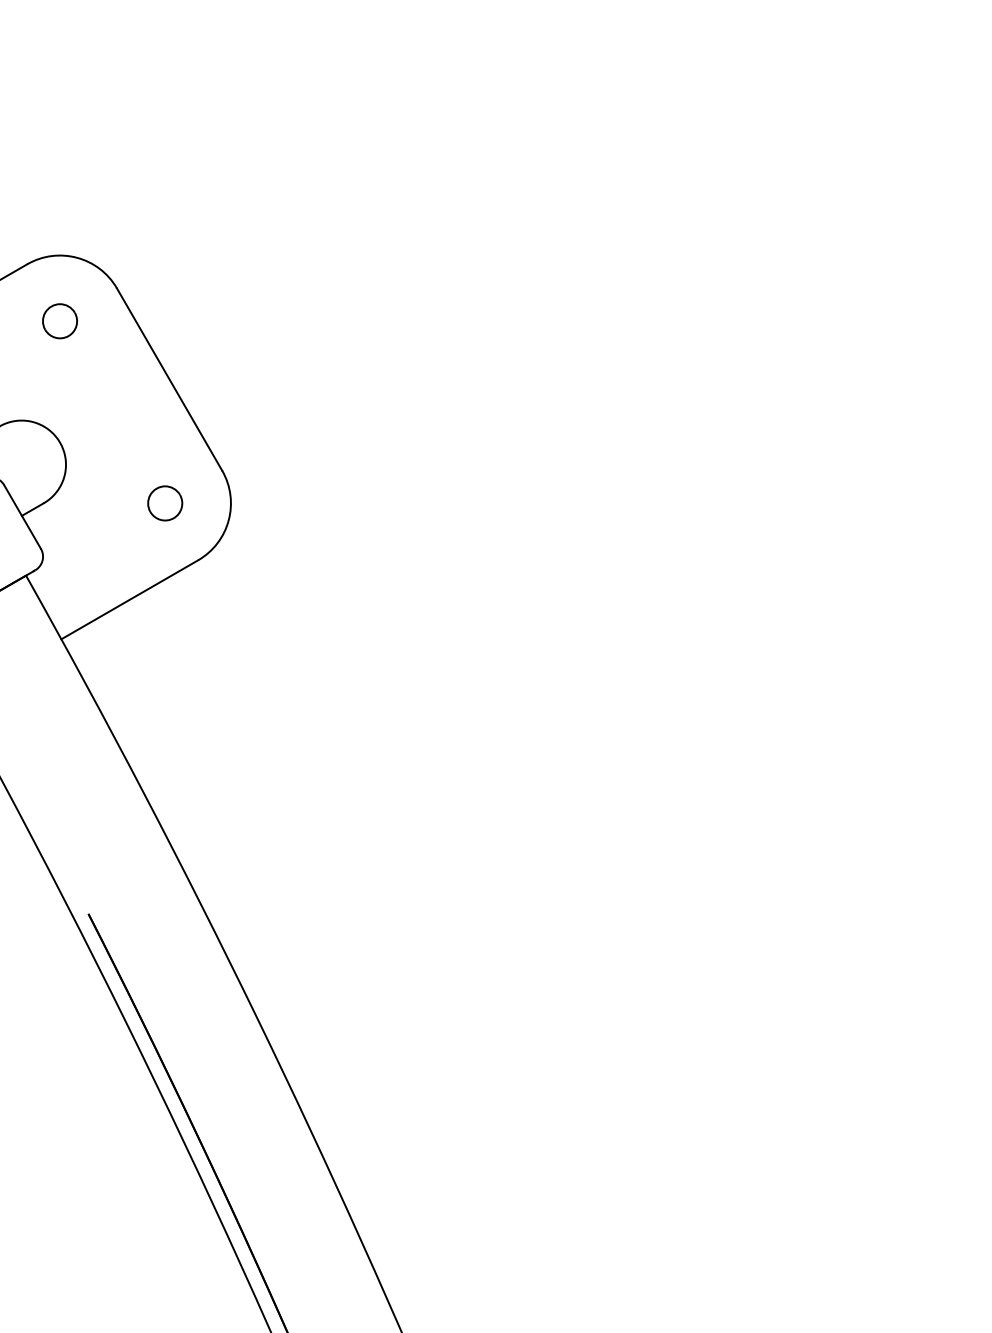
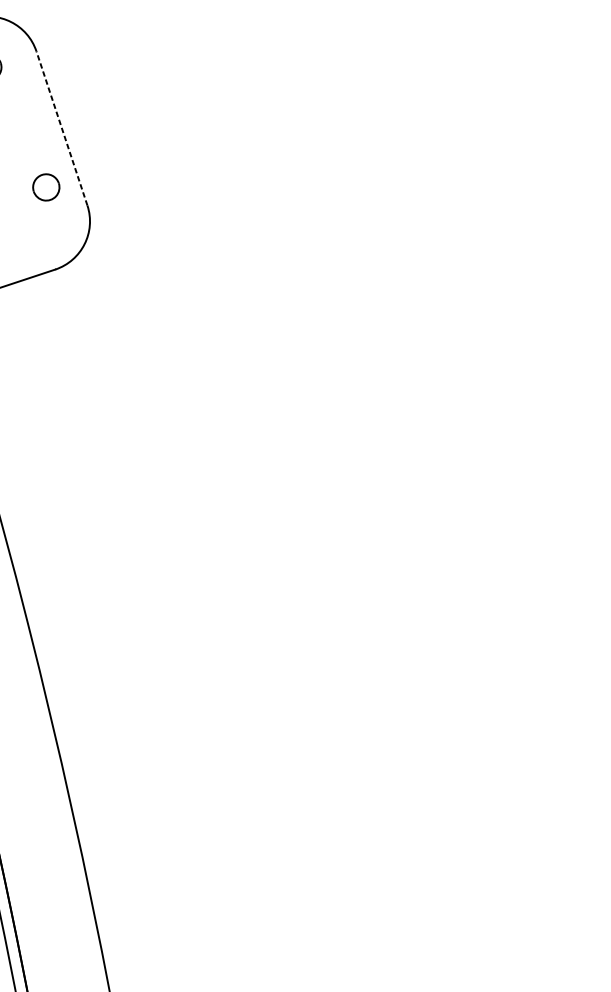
line: (169, 379) -> (61, 128), solid -> dashed
part: (165, 503) -> (46, 187), moved

